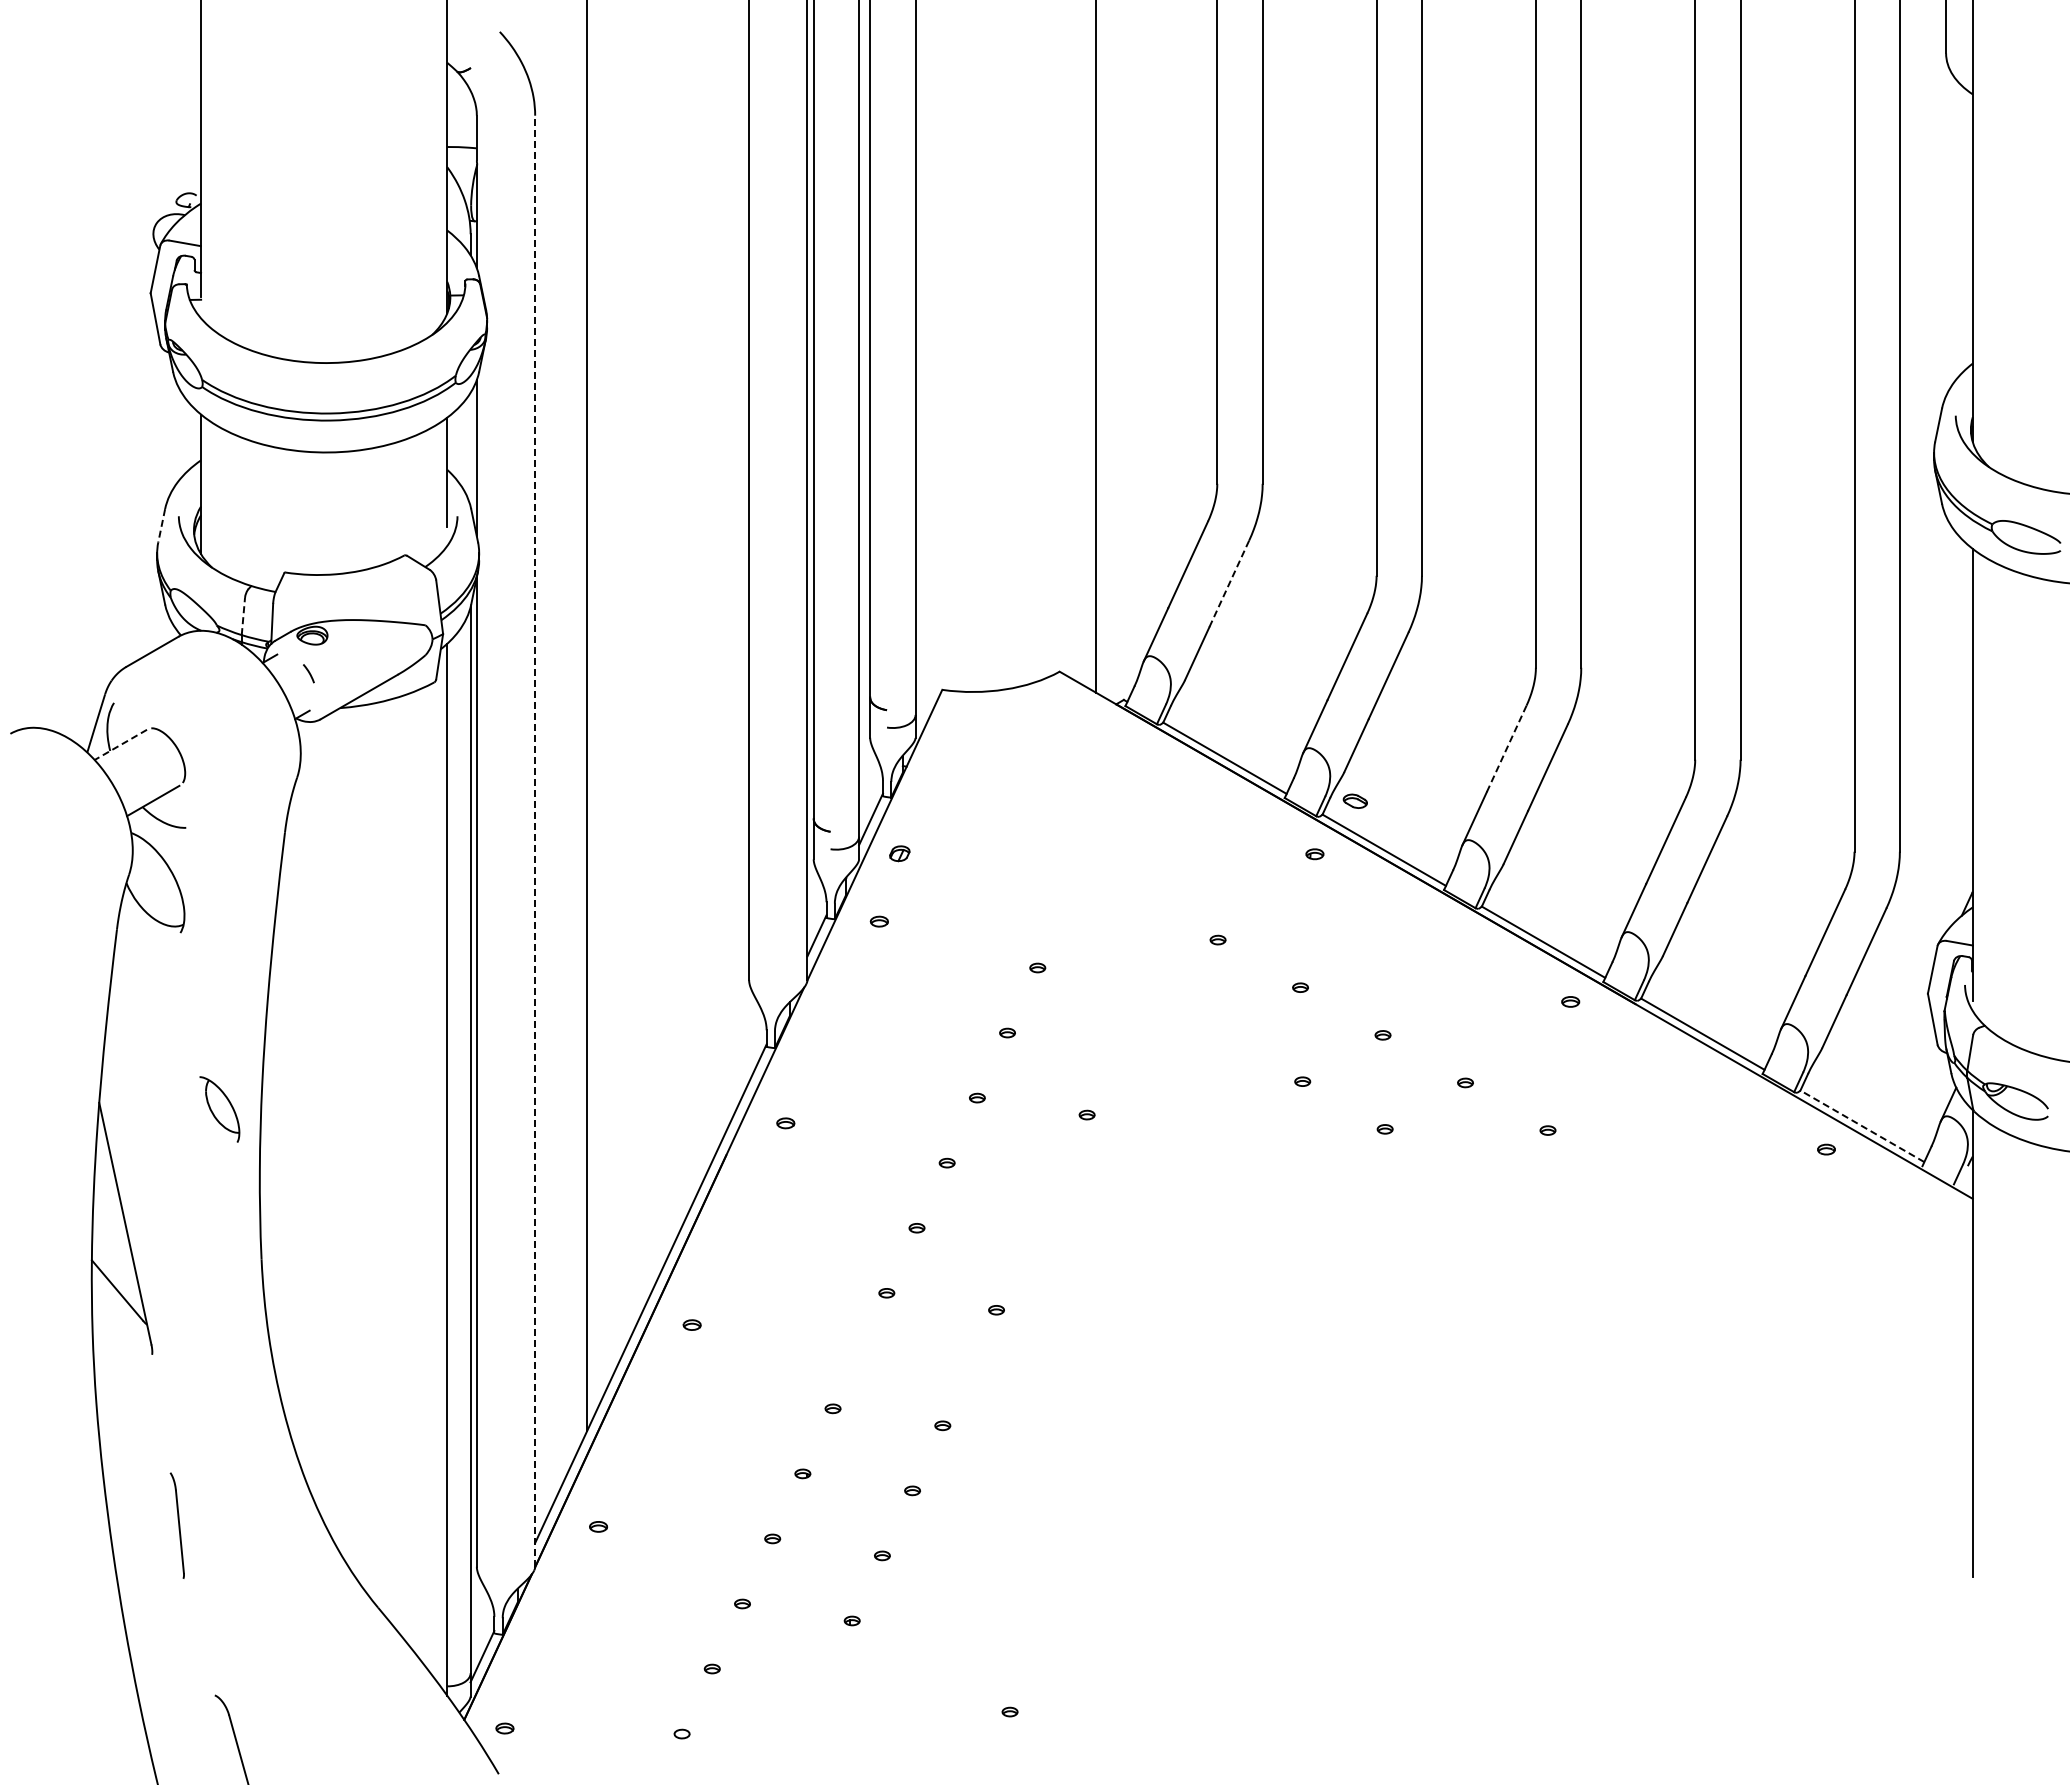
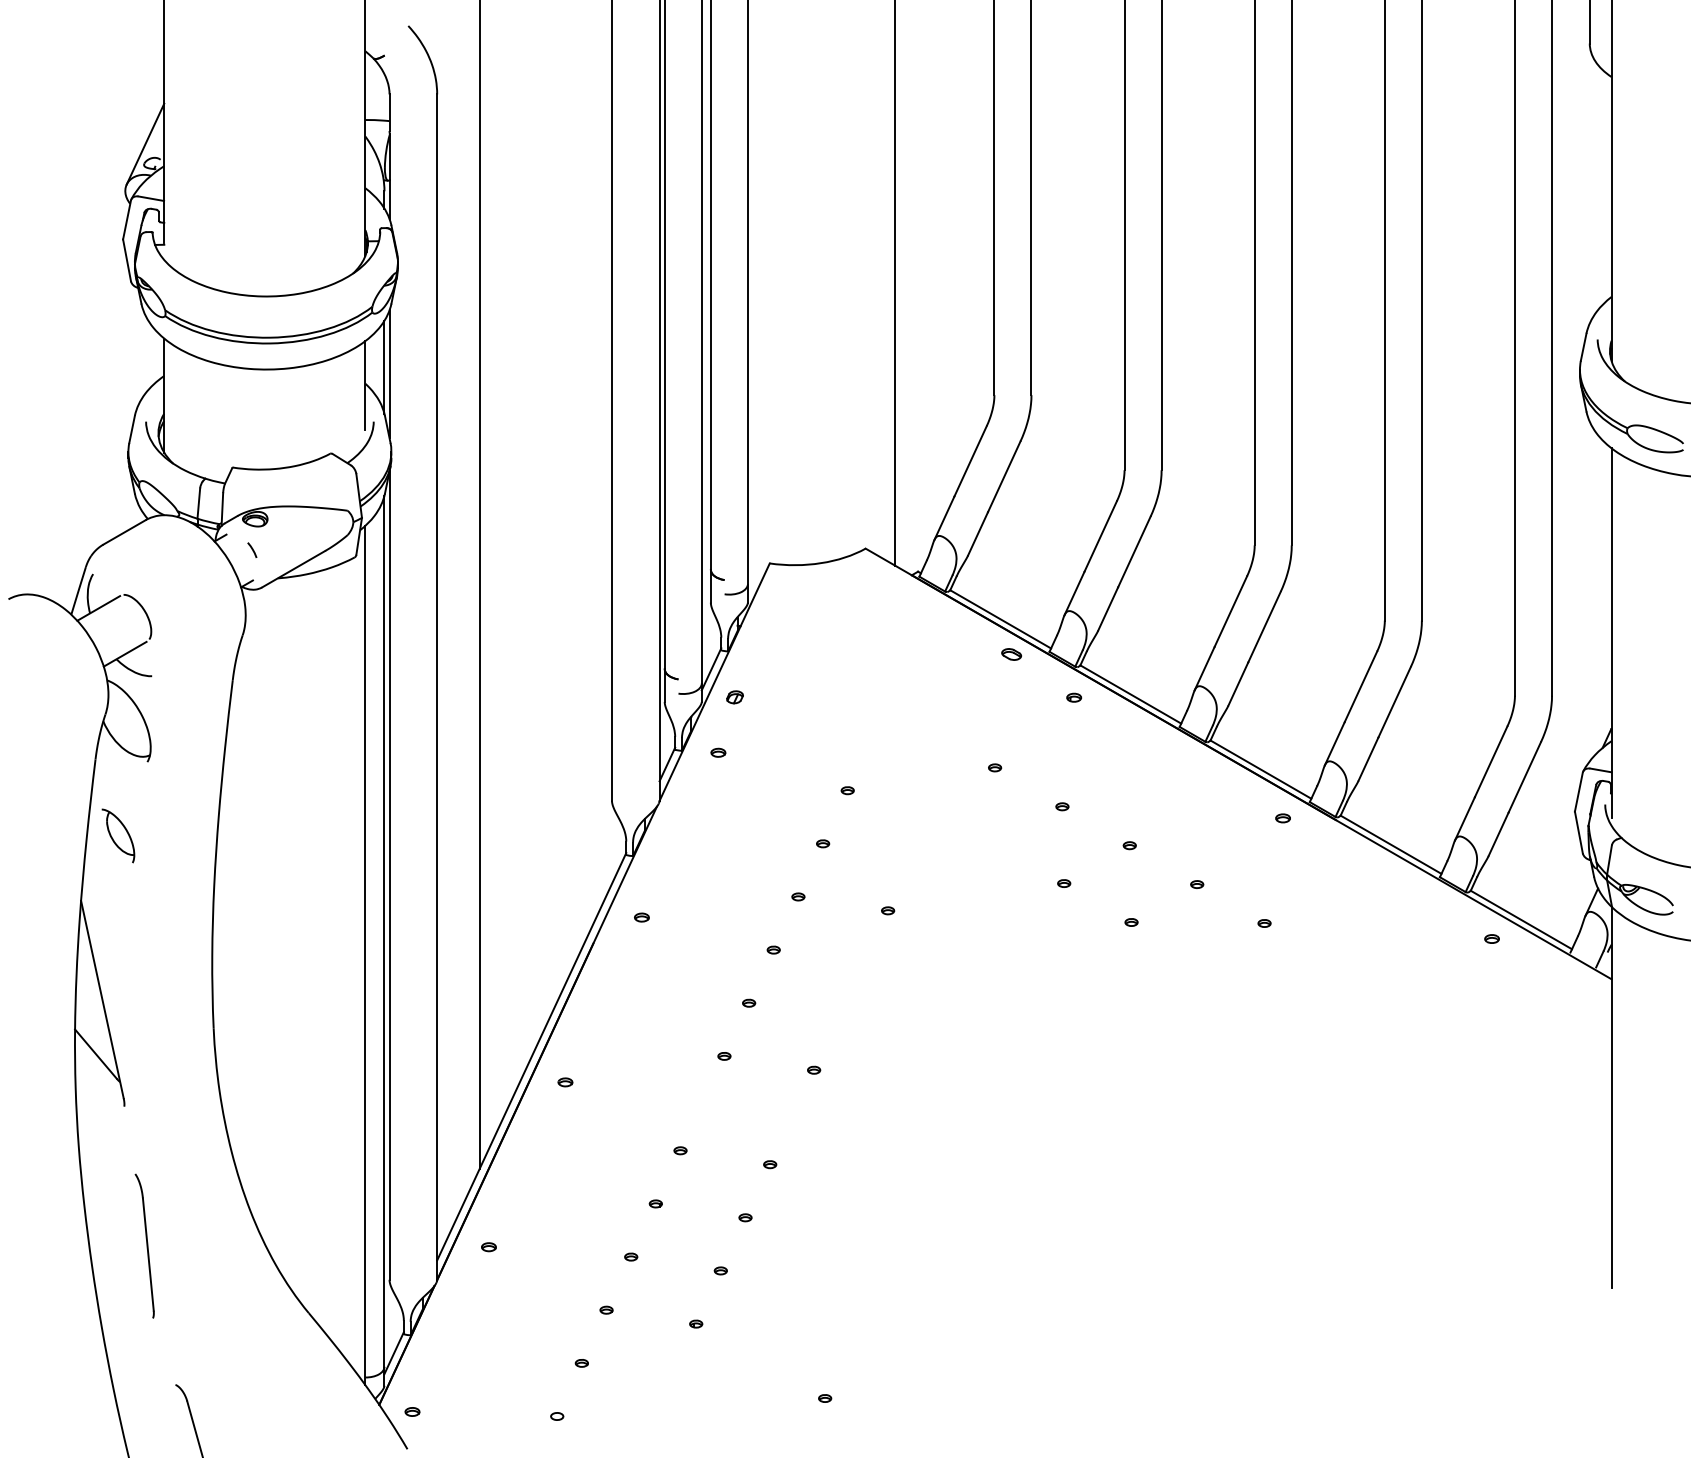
line: (178, 176) -> (145, 144), added
line: (470, 449) -> (384, 367), added
line: (161, 525) -> (131, 429), dashed -> solid
line: (1229, 583) -> (1004, 476), dashed -> solid
line: (243, 616) -> (198, 503), dashed -> solid
line: (120, 745) -> (98, 608), dashed -> solid
line: (1506, 748) -> (1230, 611), dashed -> solid
part: (1354, 800) -> (1010, 653), moved
line: (535, 841) -> (437, 687), dashed -> solid
part: (219, 1109) -> (118, 836), moved
line: (1862, 1126) -> (1521, 920), dashed -> solid
part: (177, 1525) -> (145, 1246), size x1.67

